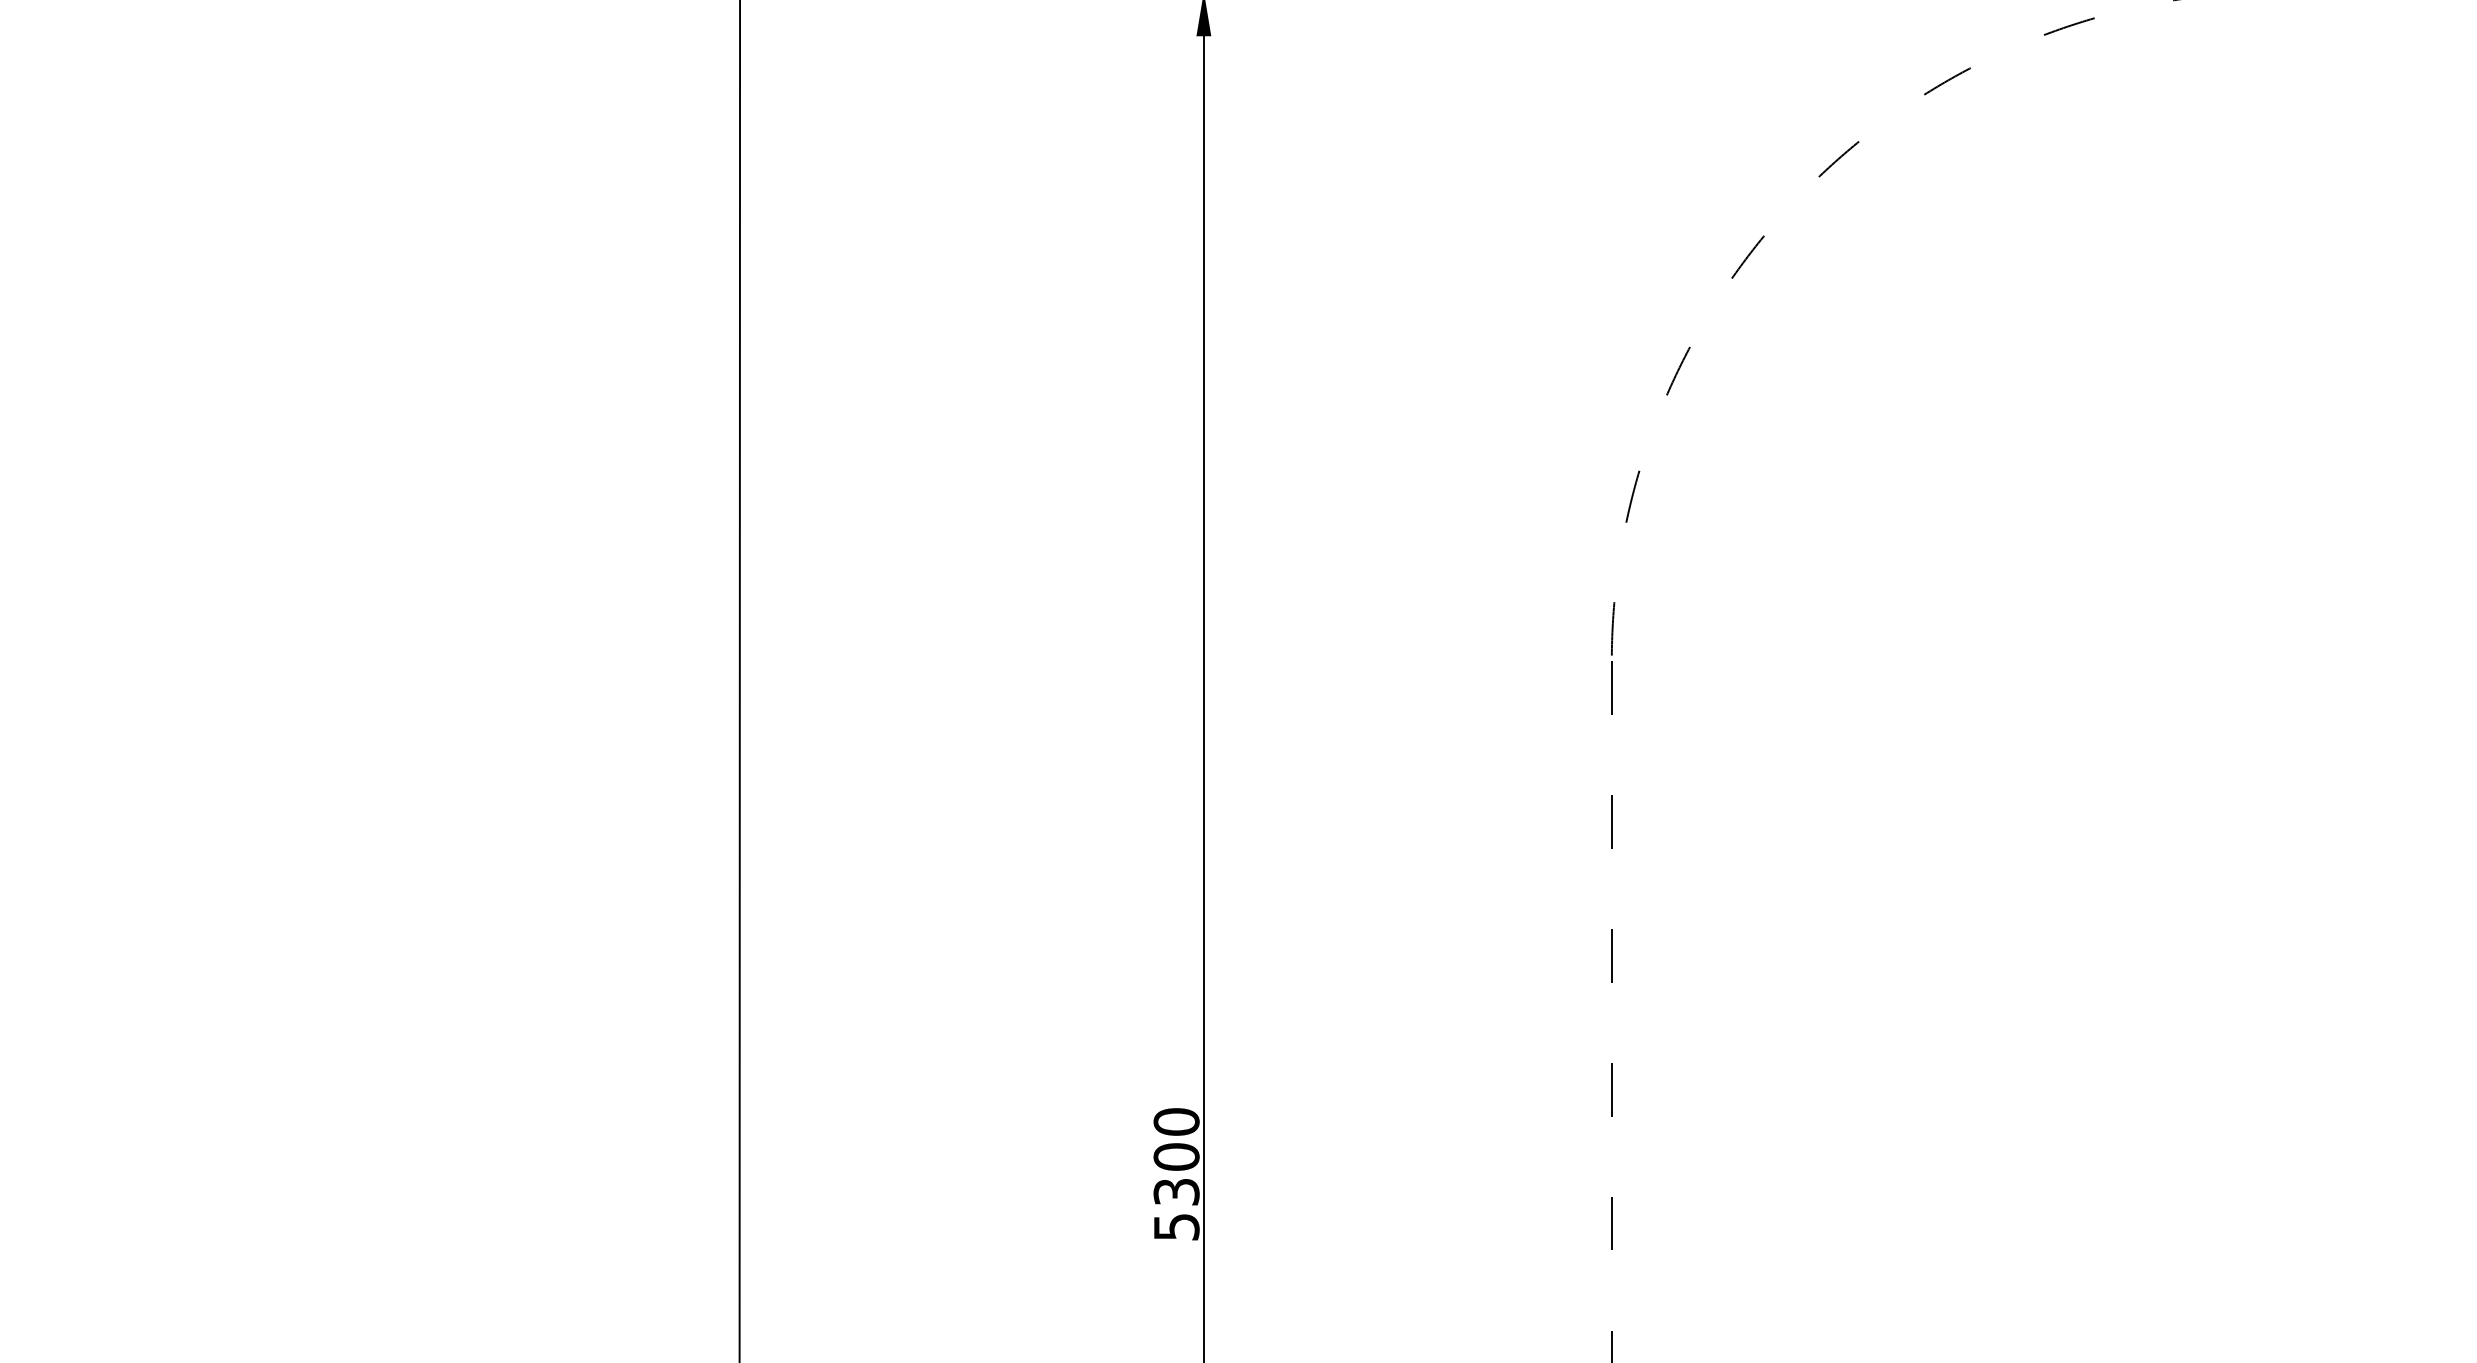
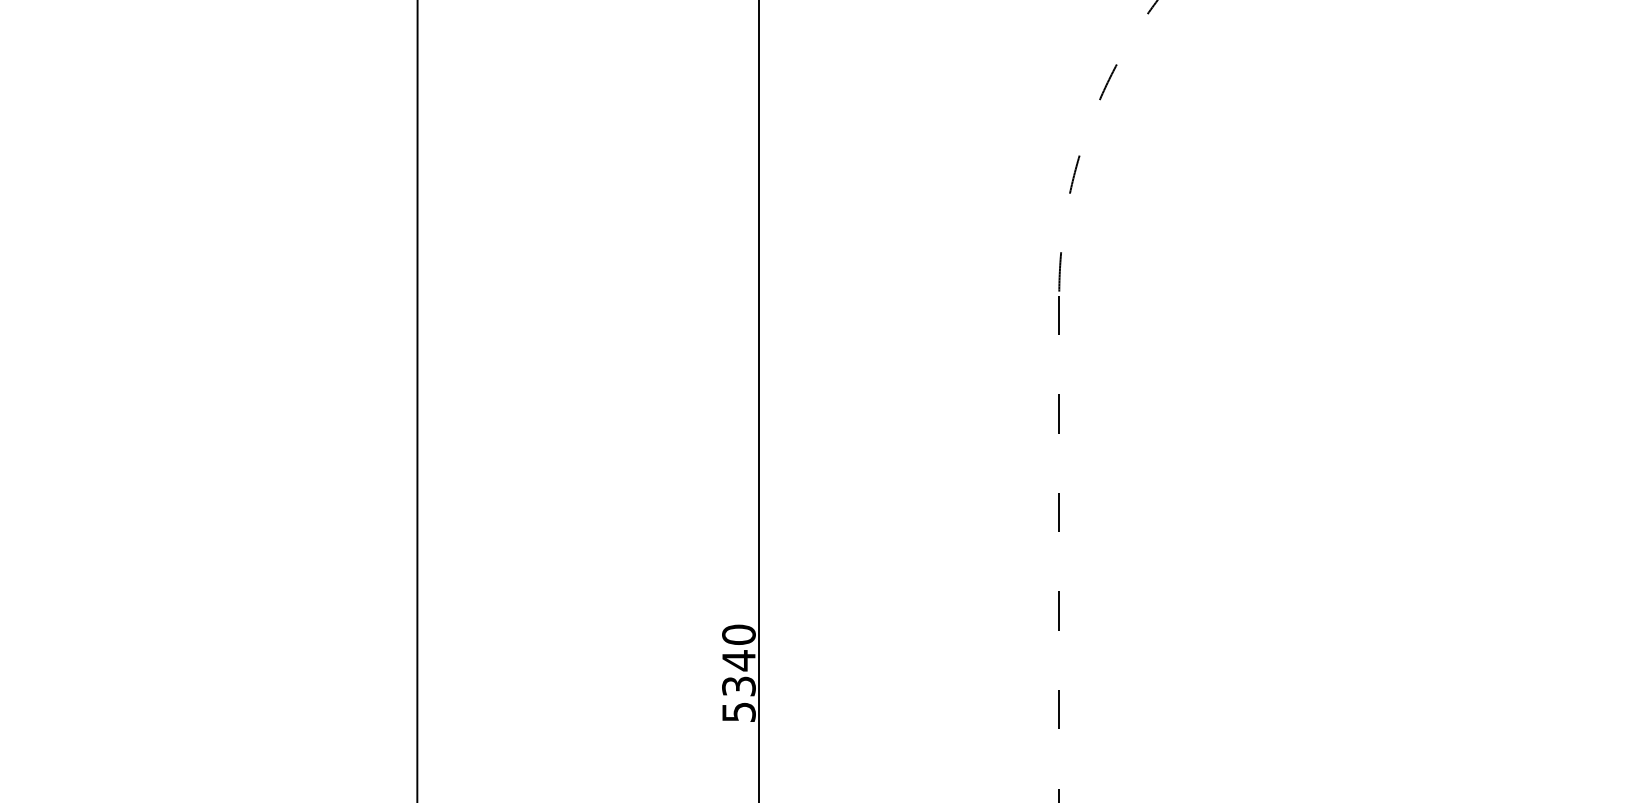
text: (1176, 1156) -> (738, 660), 5300 -> 5340

